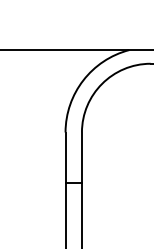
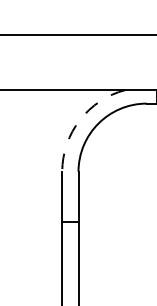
arc: (82, 80) -> (79, 120), solid -> dashed

